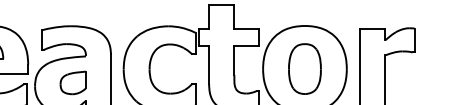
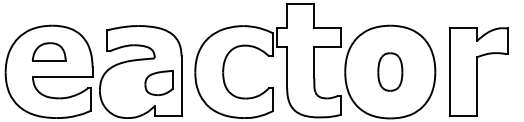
part: (305, 68) -> (390, 71), size x0.7
part: (72, 82) -> (158, 82), moved

